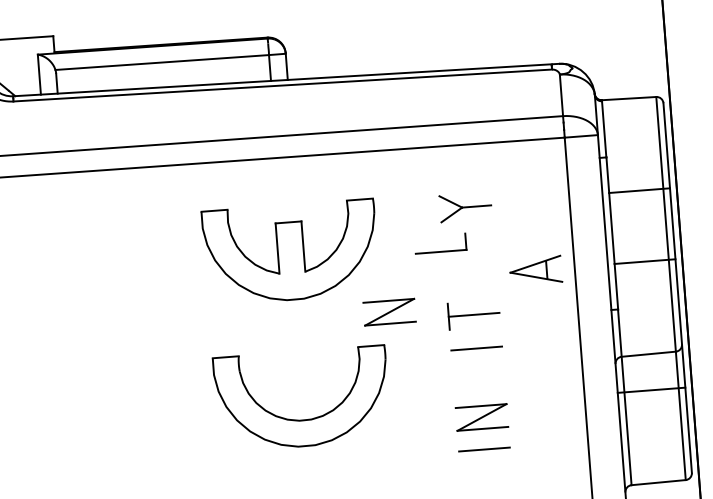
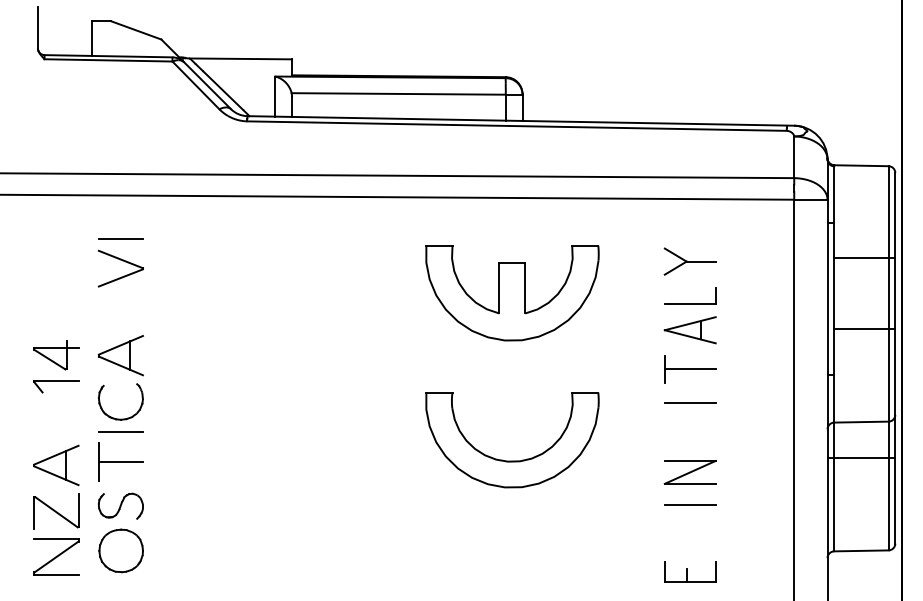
part: (441, 251) -> (690, 303), moved
part: (535, 271) -> (689, 330), moved
part: (388, 312) -> (605, 360), removed

